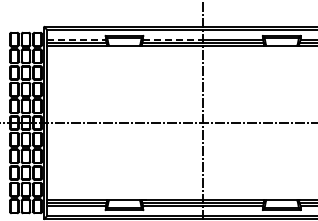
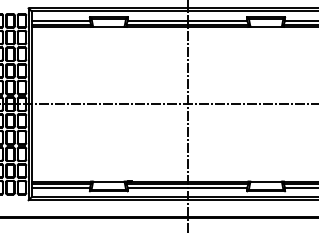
line: (77, 39) -> (61, 20), dashed -> solid
line: (173, 39) -> (157, 20), dashed -> solid

